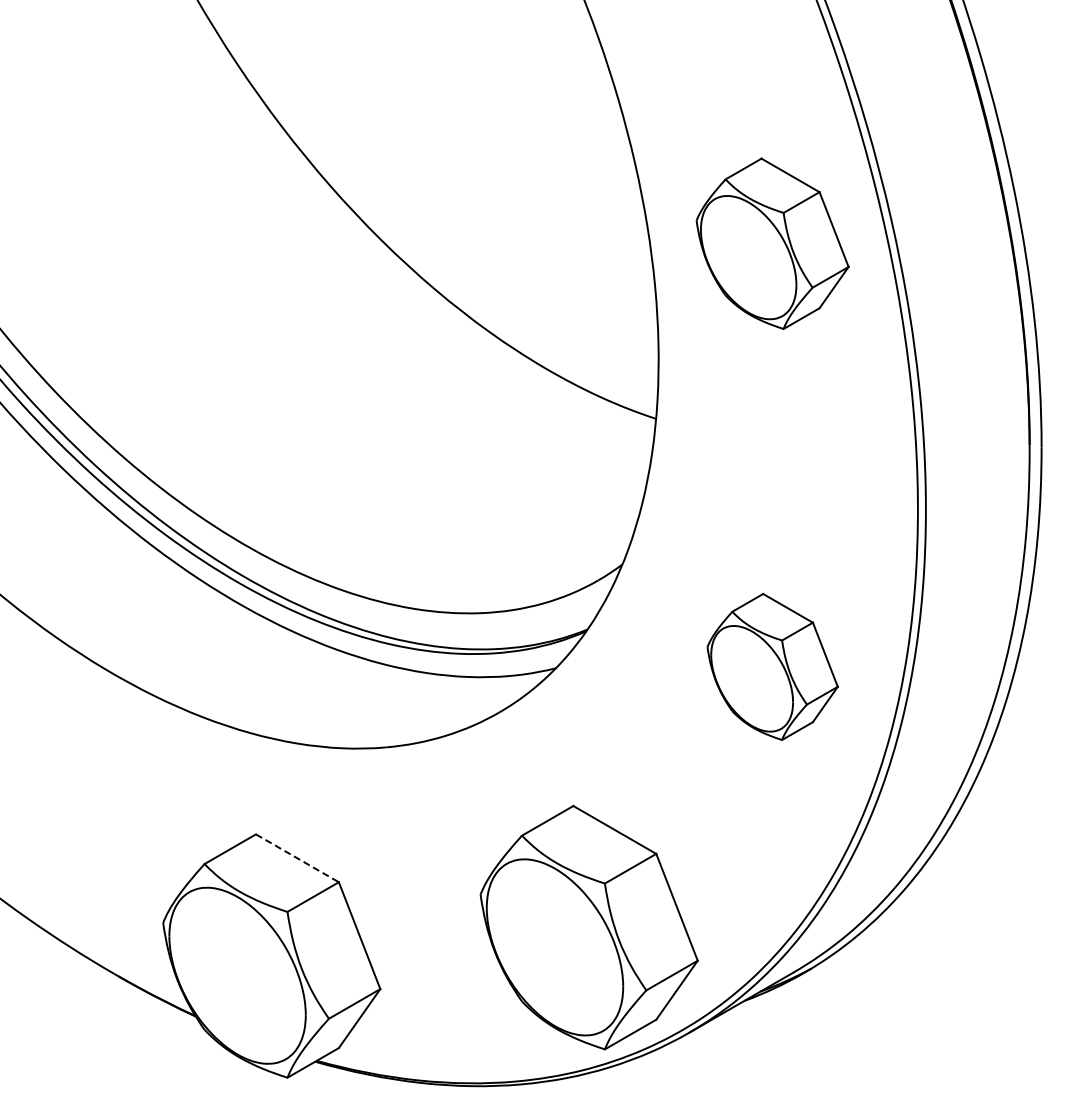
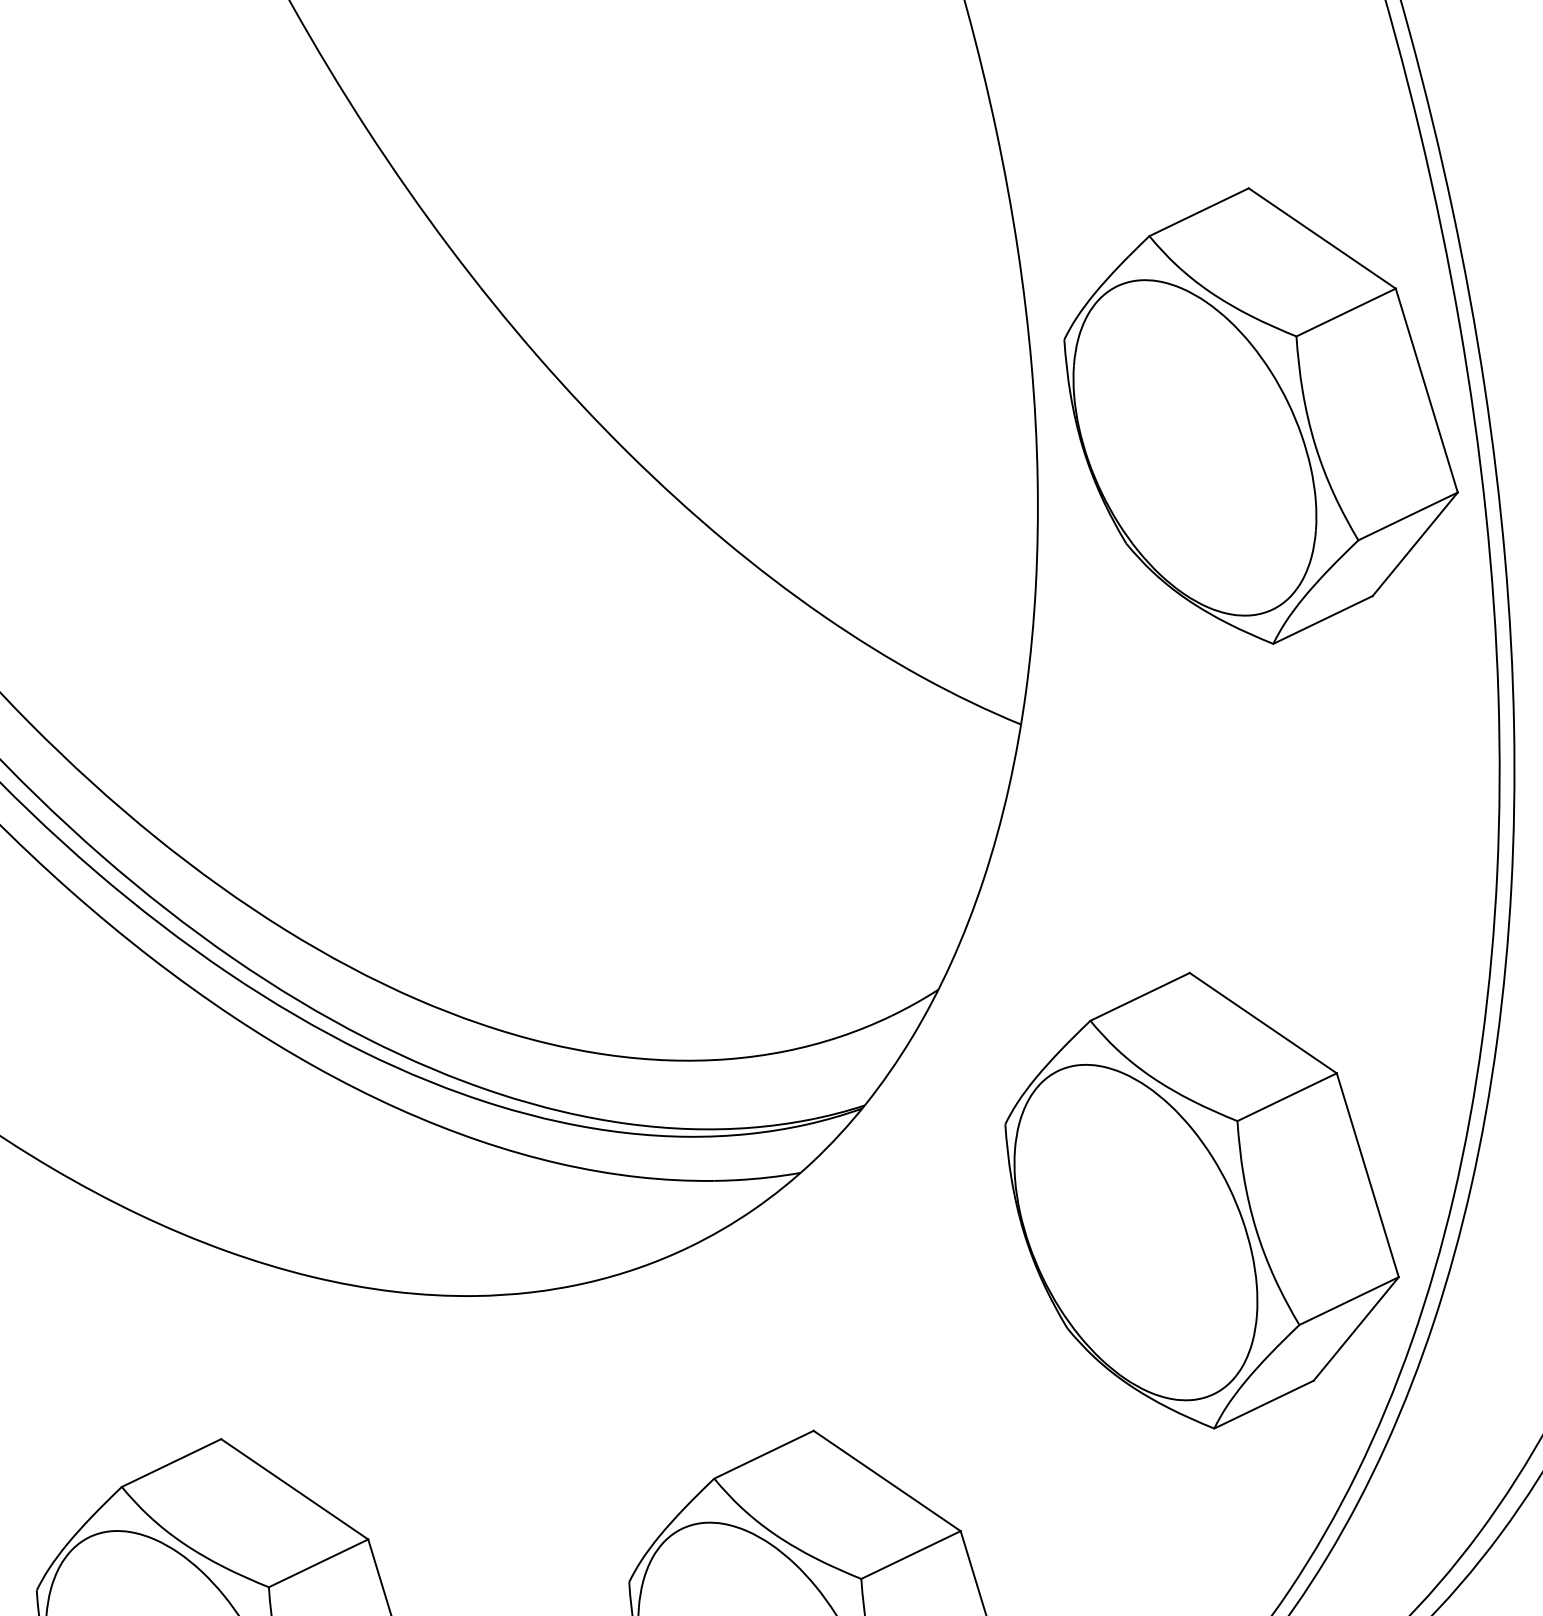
part: (772, 243) -> (1261, 415), size x1.43
part: (772, 666) -> (1202, 1199), size x1.67
line: (297, 858) -> (294, 1489), dashed -> solid

